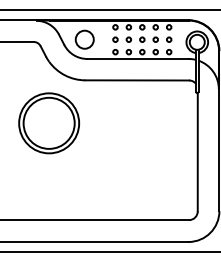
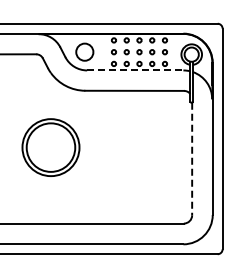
line: (138, 59) -> (135, 70), solid -> dashed
part: (48, 123) -> (50, 147), moved
line: (198, 152) -> (192, 159), solid -> dashed

